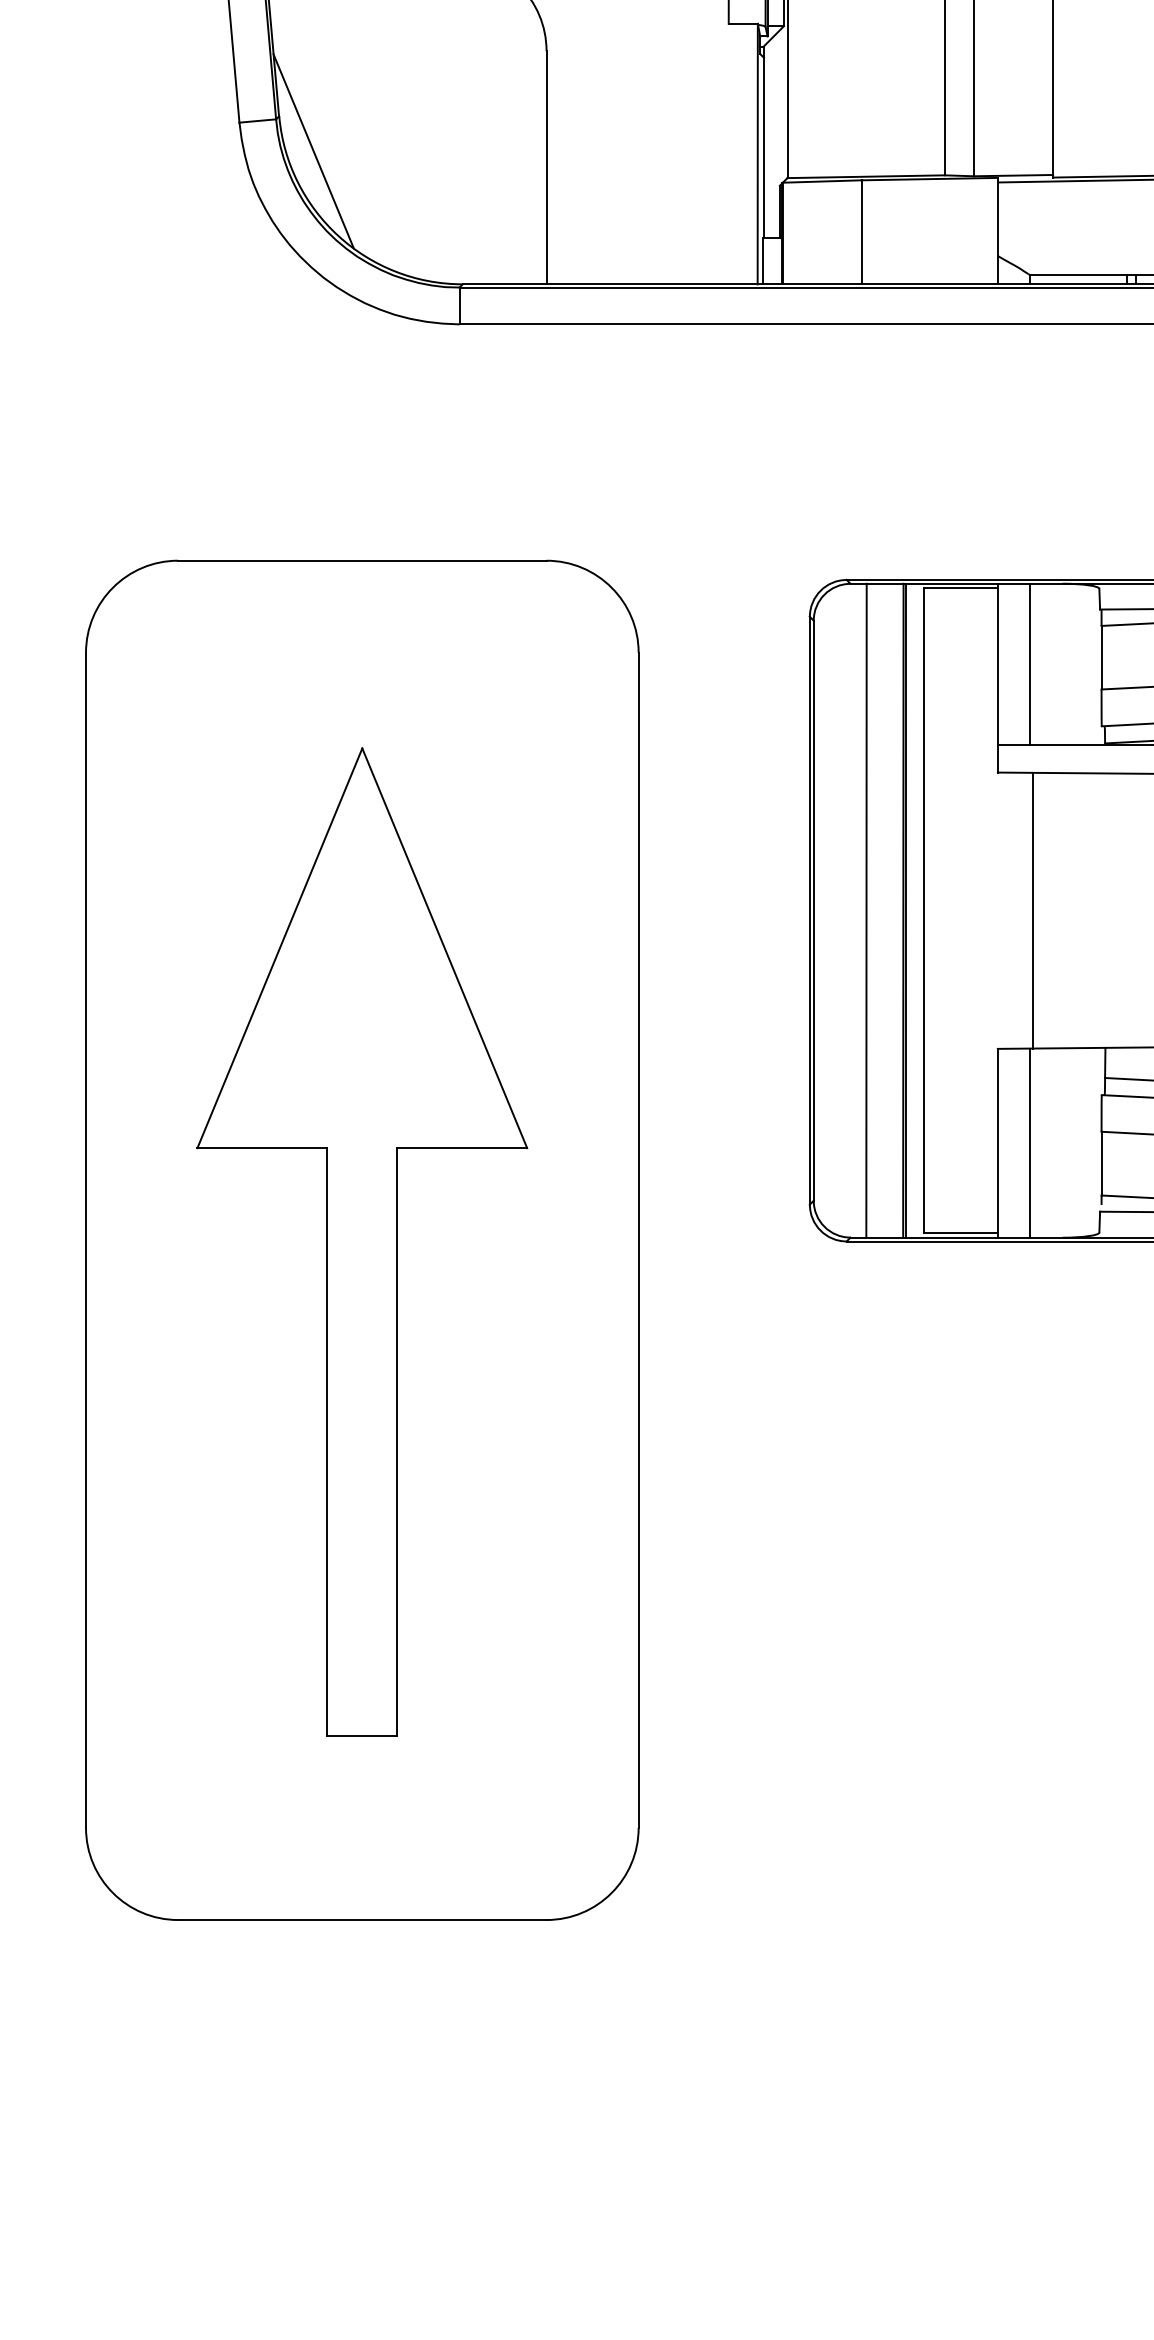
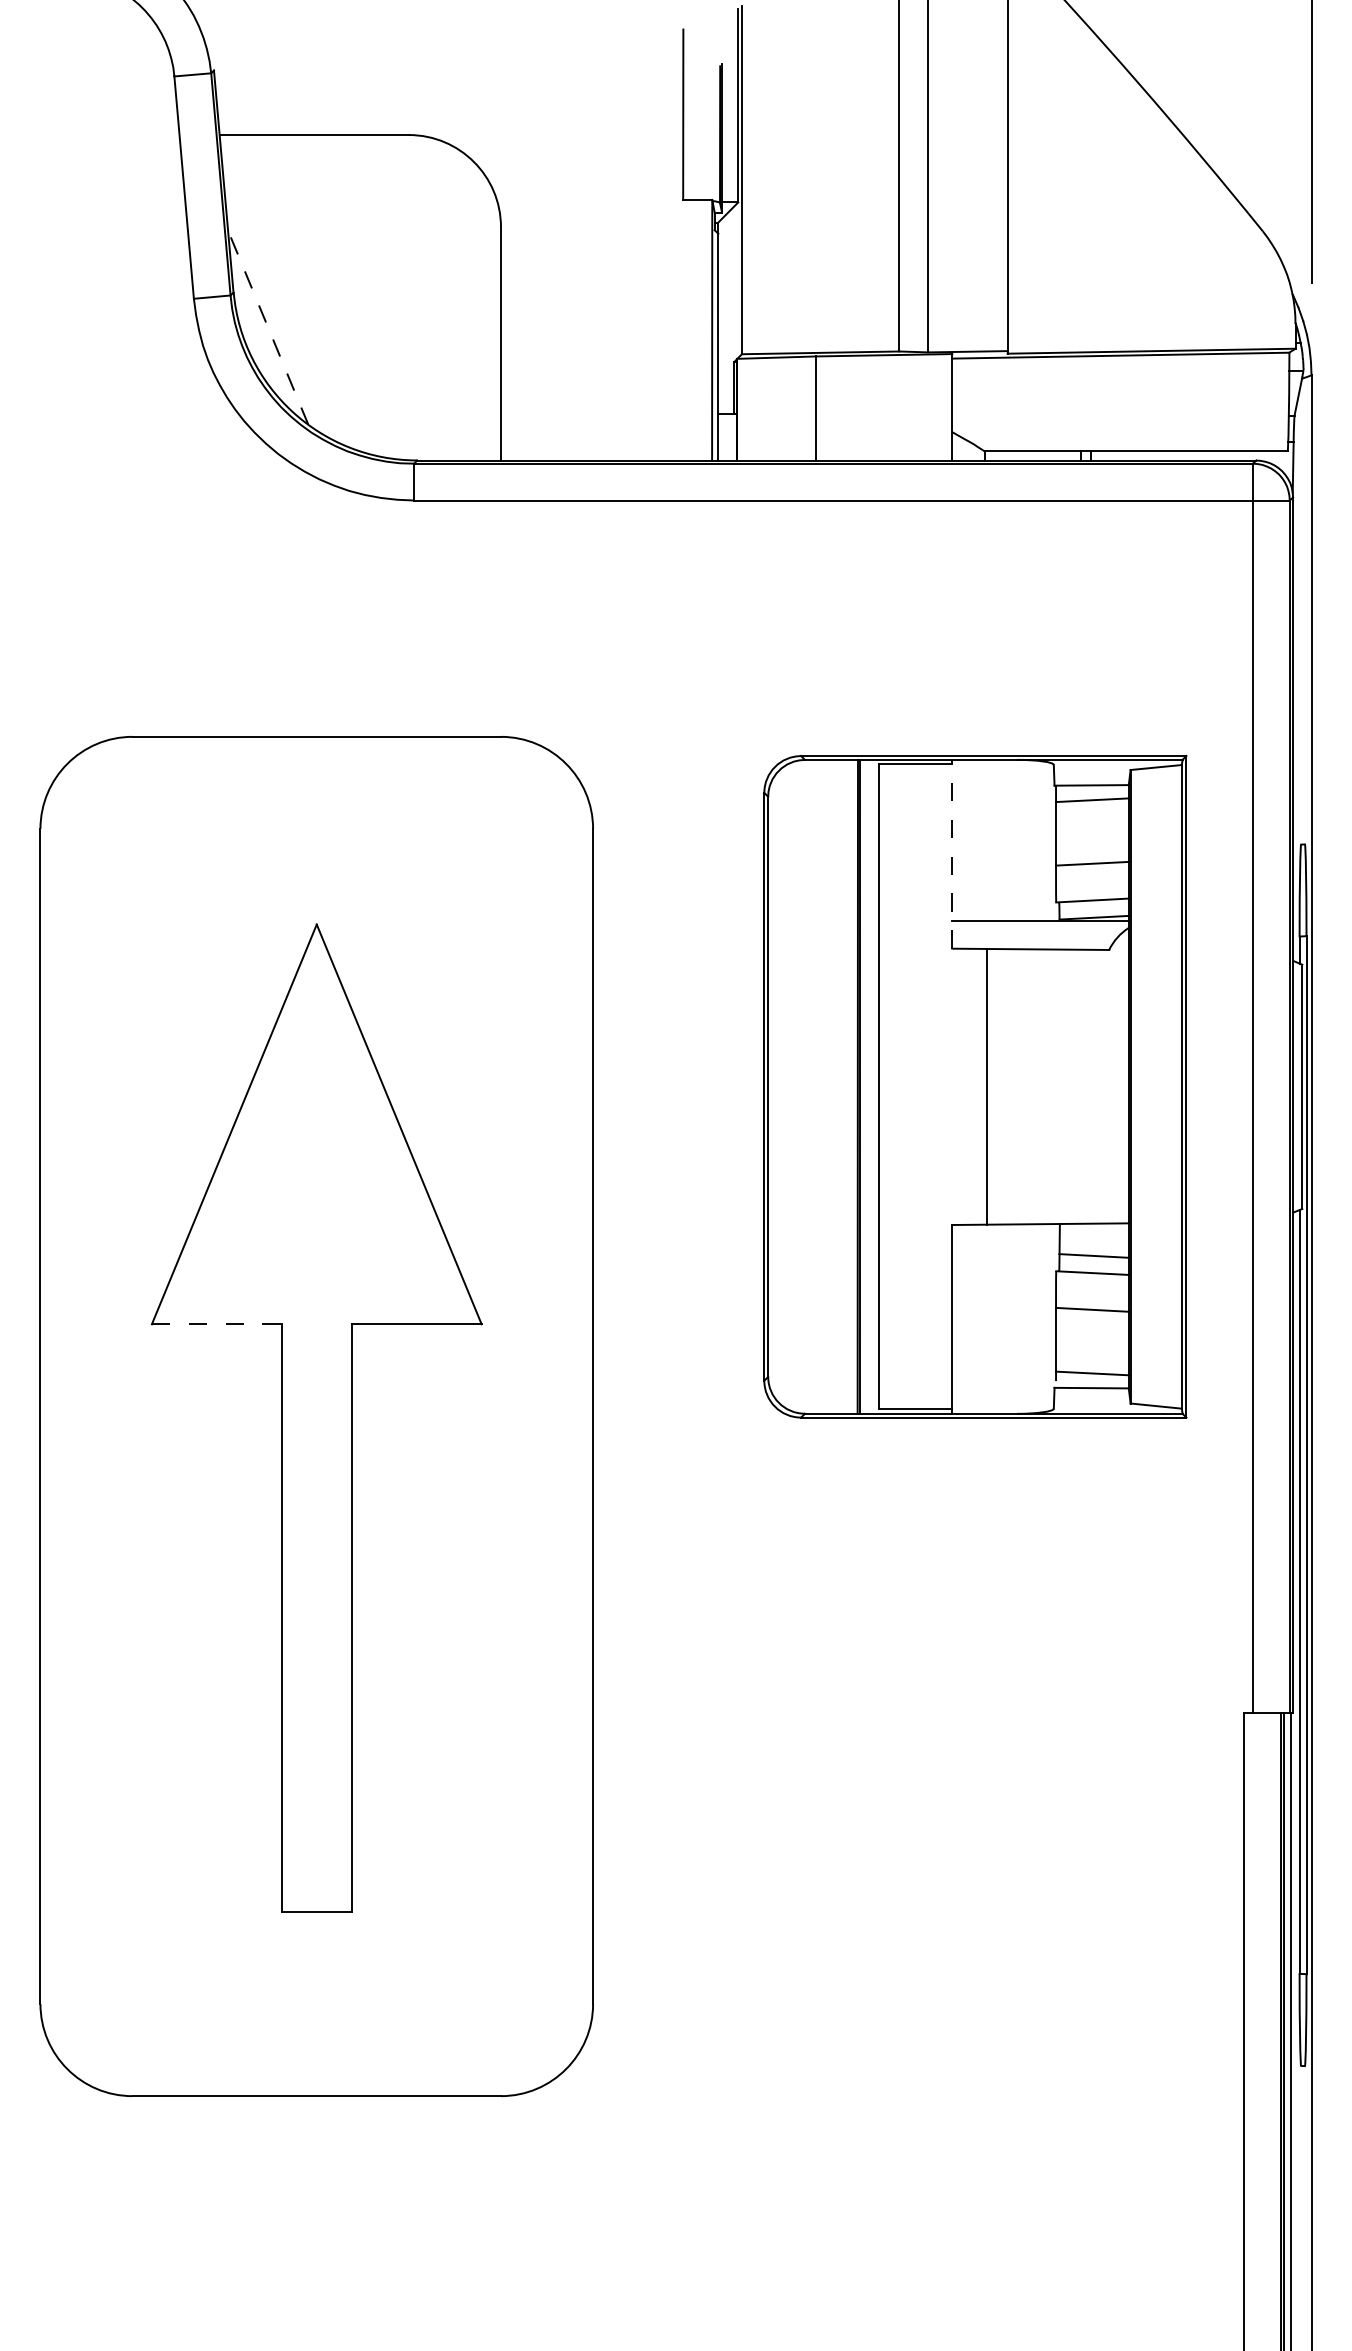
line: (313, 151) -> (267, 327), solid -> dashed
line: (1030, 664) -> (984, 840), removed
line: (998, 677) -> (952, 853), solid -> dashed
line: (866, 910) -> (820, 1086), removed
line: (1030, 1142) -> (984, 1318), removed
line: (262, 1148) -> (216, 1324), solid -> dashed

